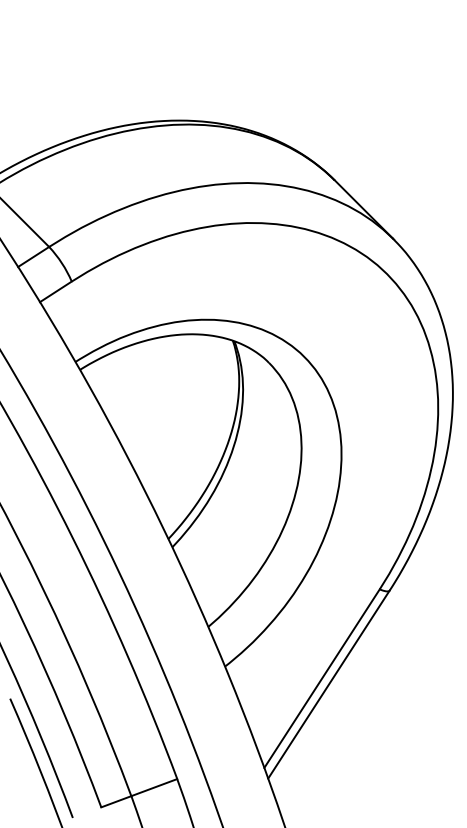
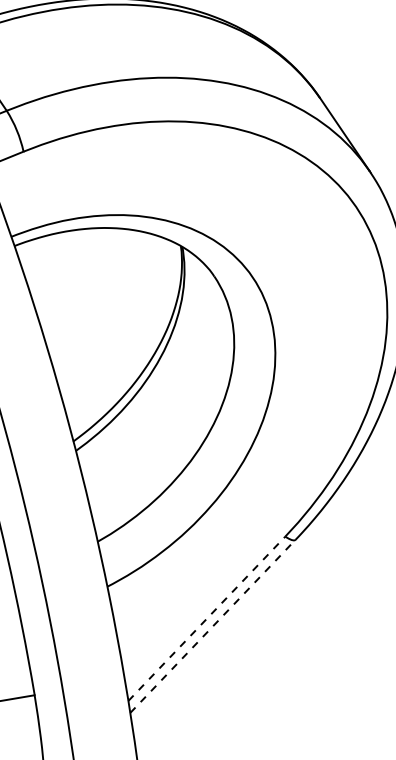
line: (322, 678) -> (207, 618), solid -> dashed
line: (328, 684) -> (212, 626), solid -> dashed

